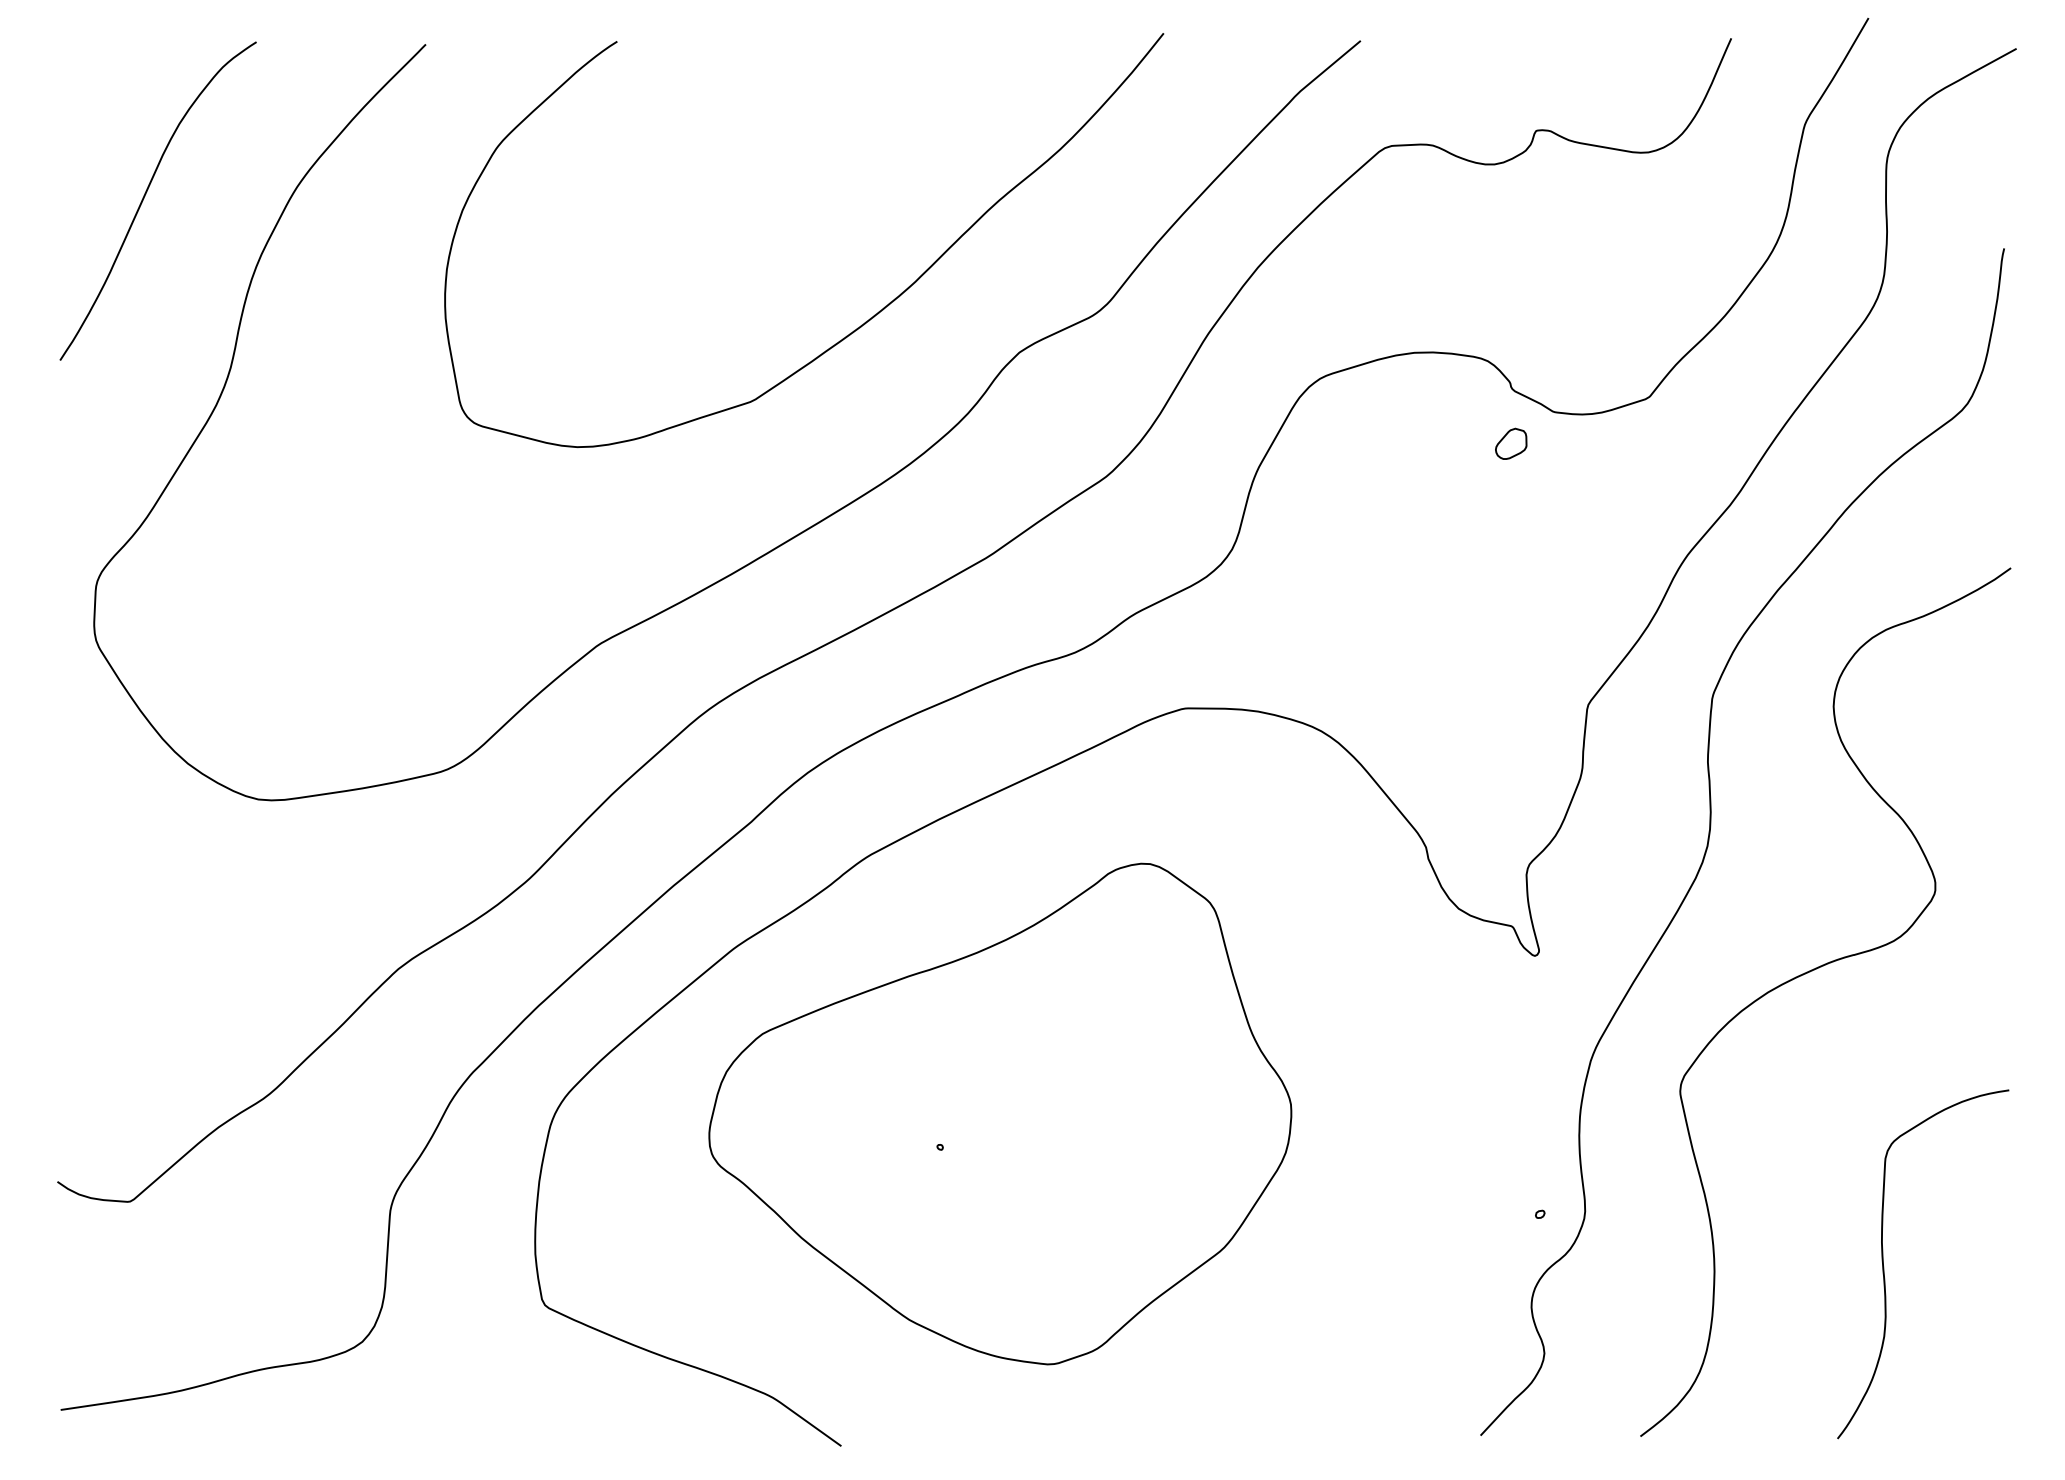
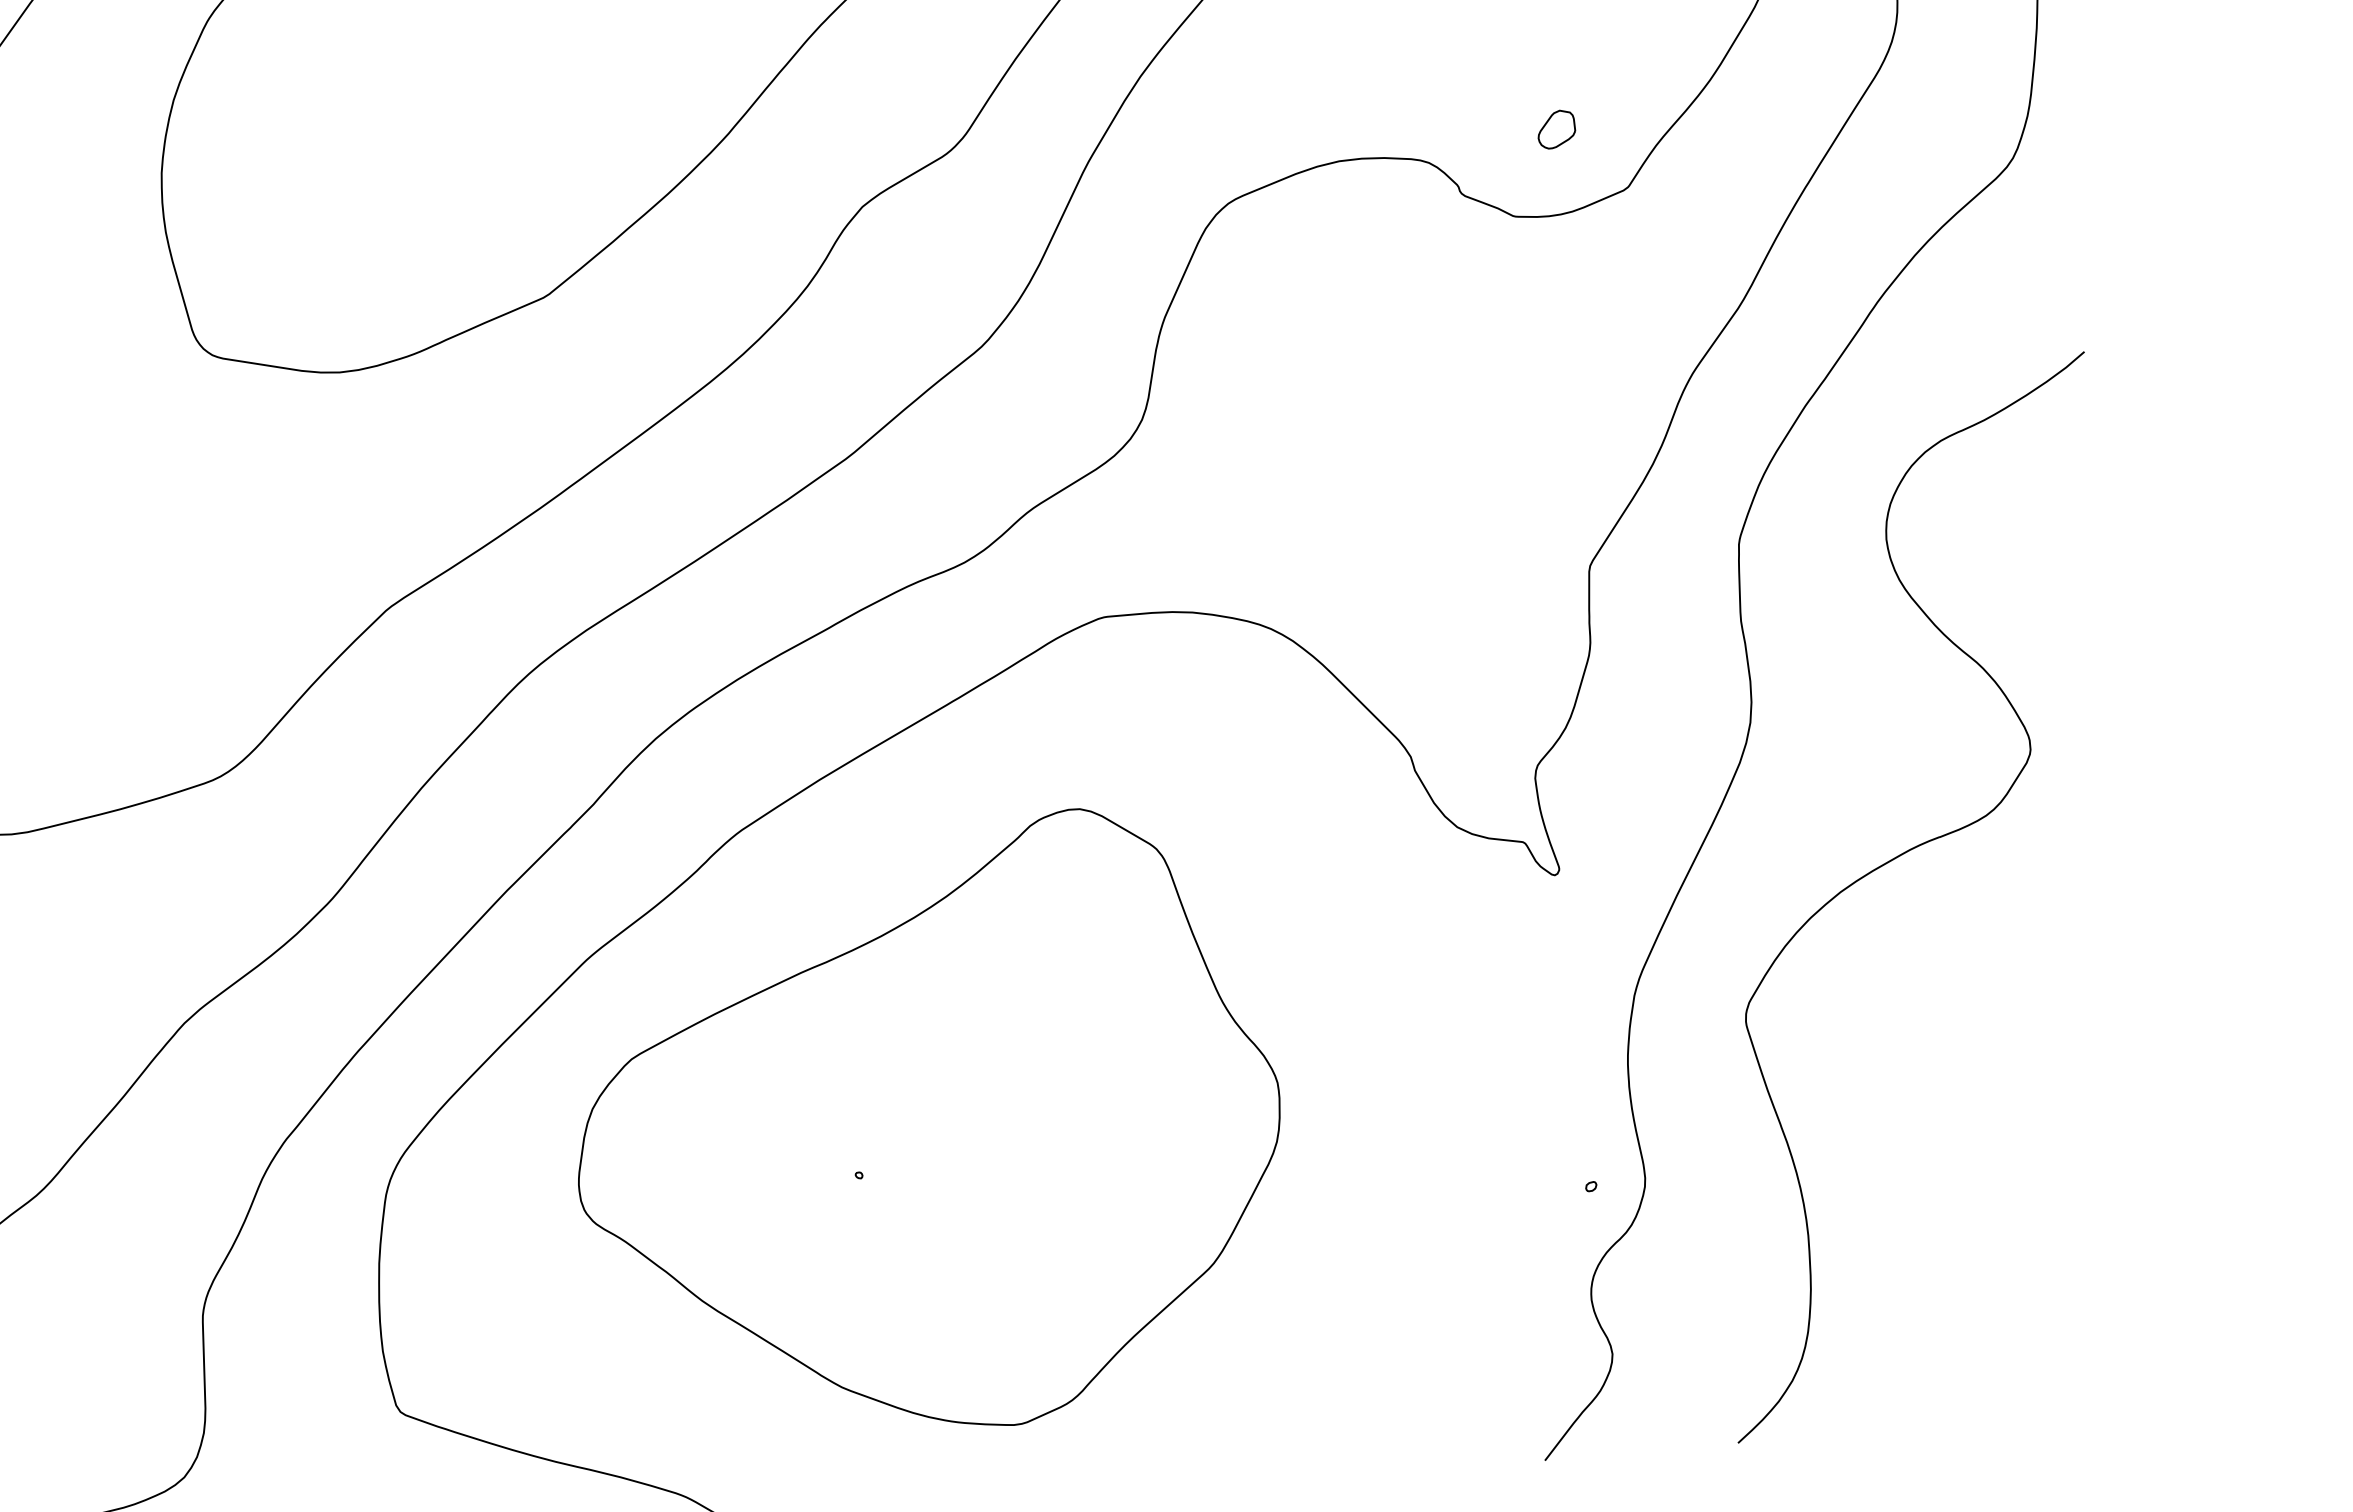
part: (1511, 443) -> (1556, 128), moved
curve: (1884, 1267) -> (2013, 1210), removed

